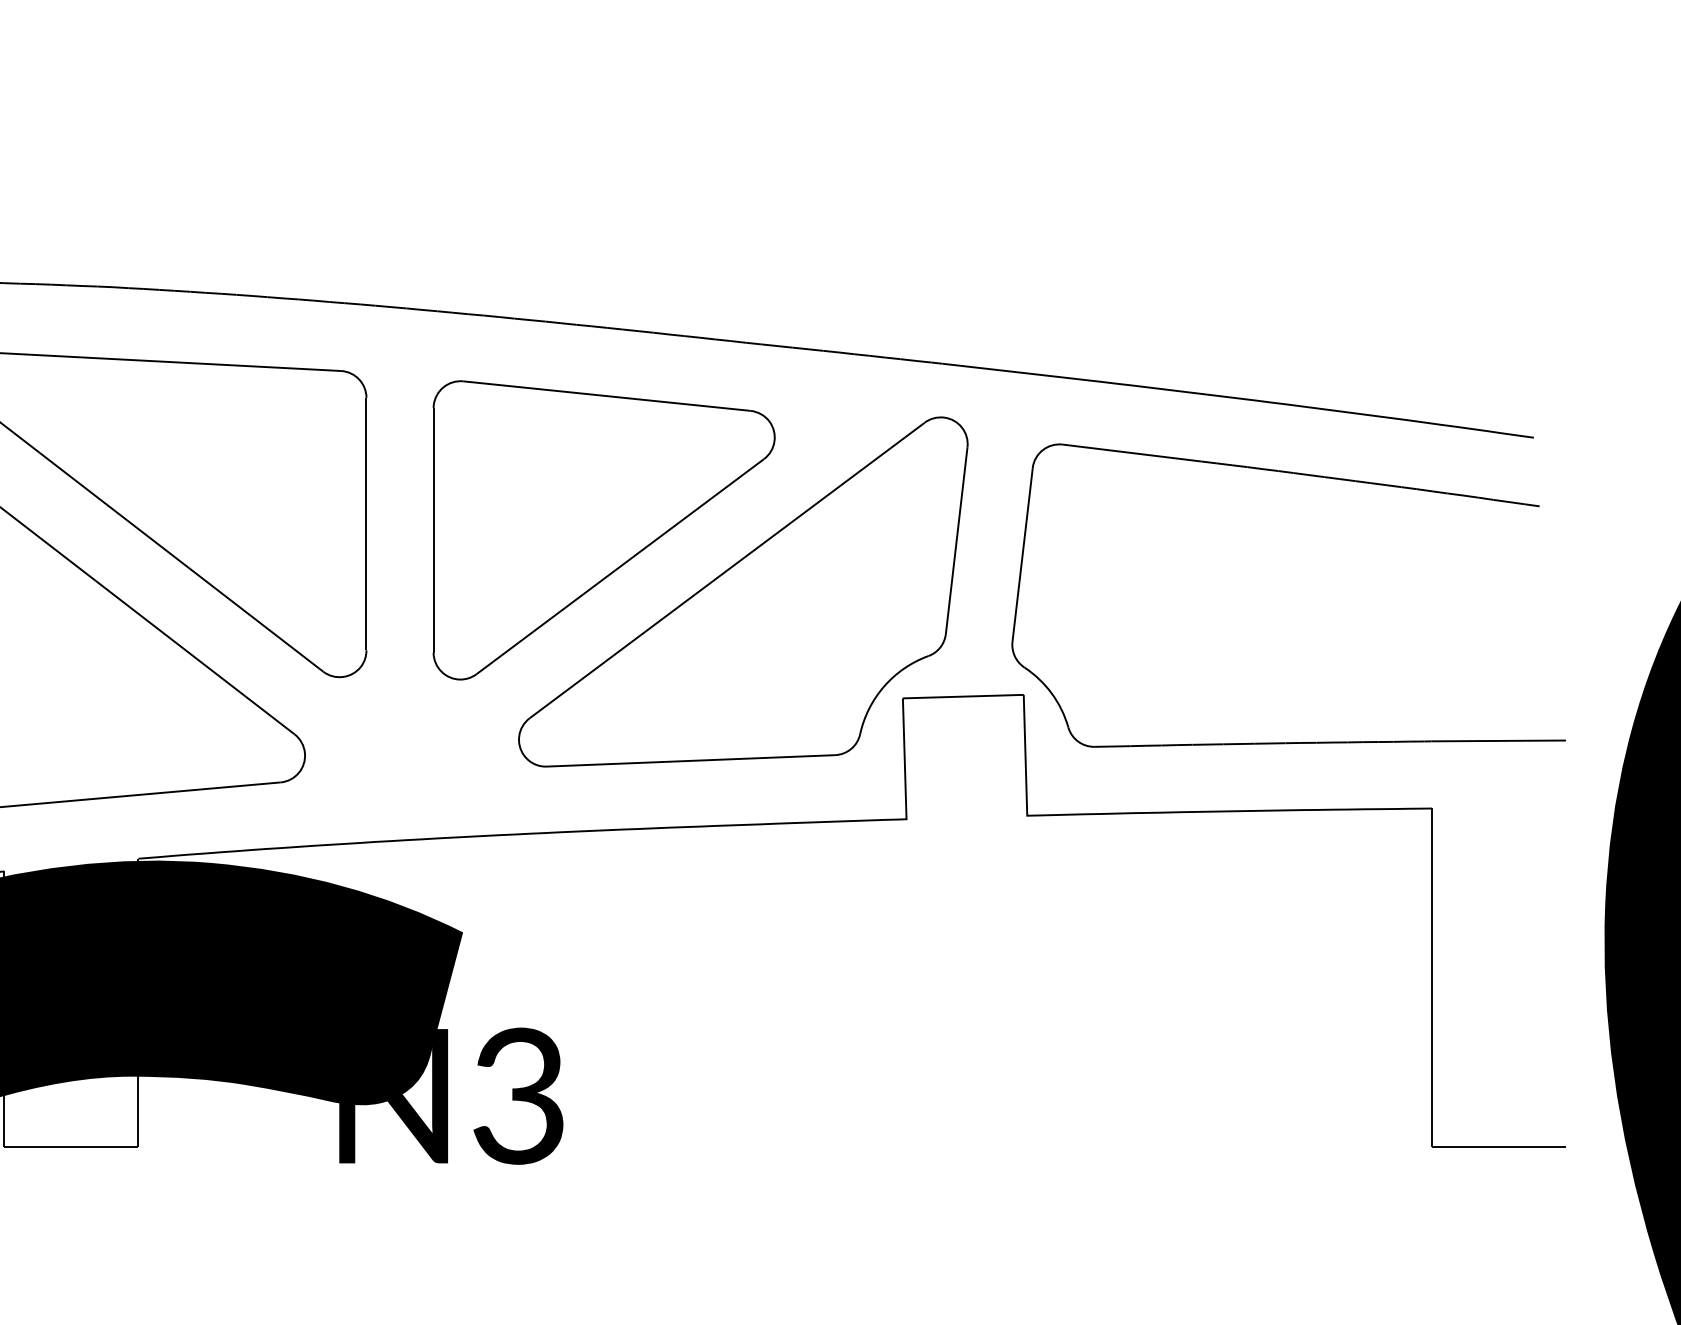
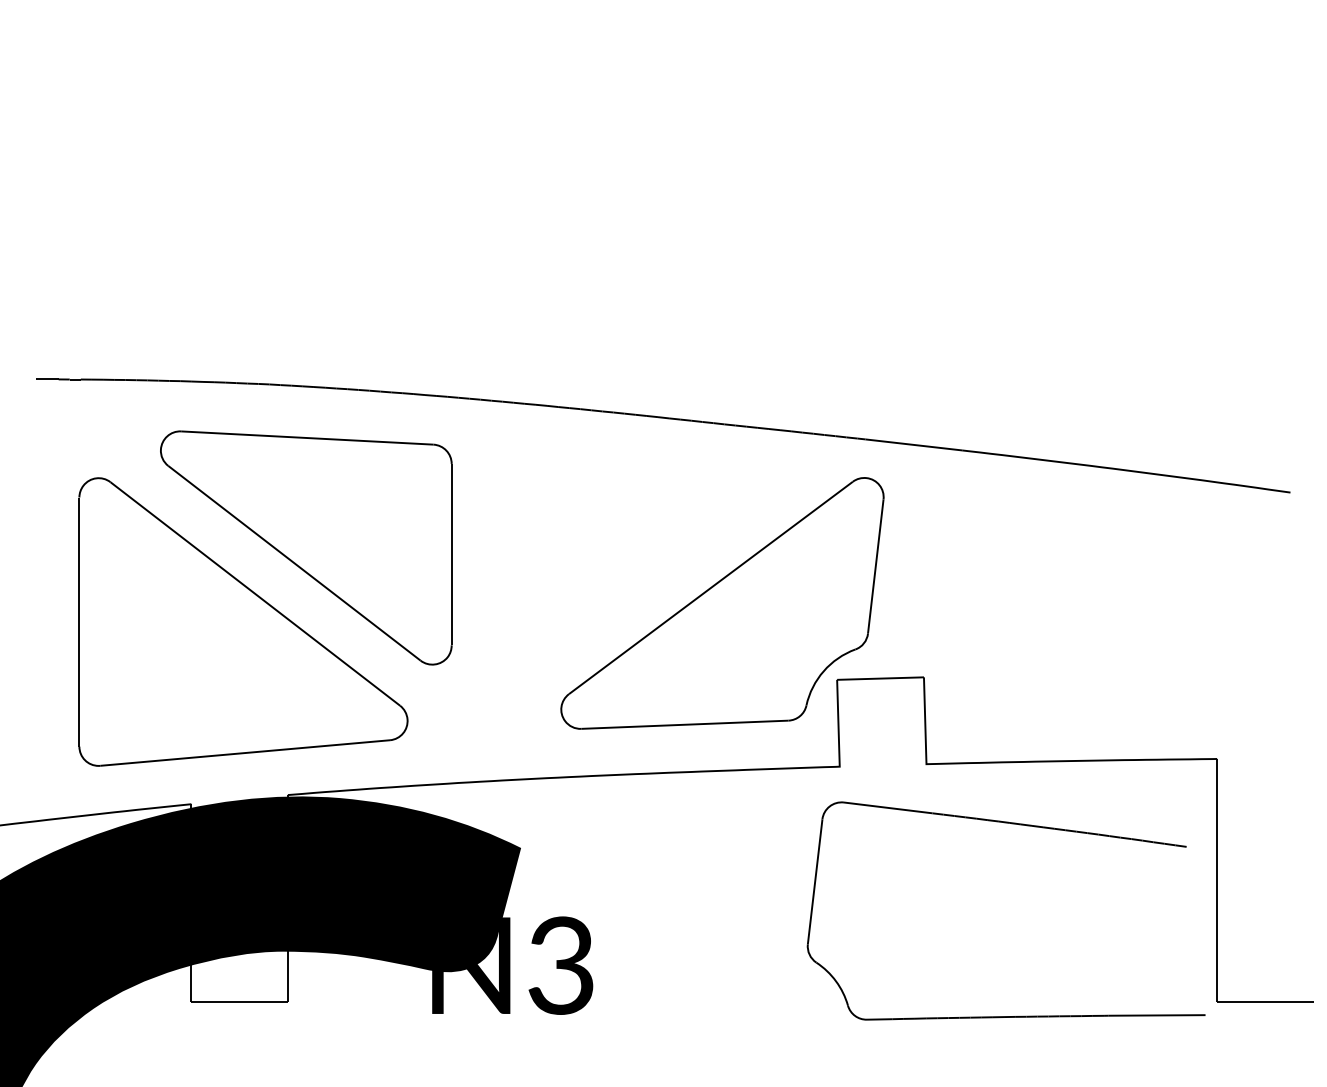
part: (1307, 476) -> (1019, 825), moved
part: (604, 530) -> (622, 559), removed

